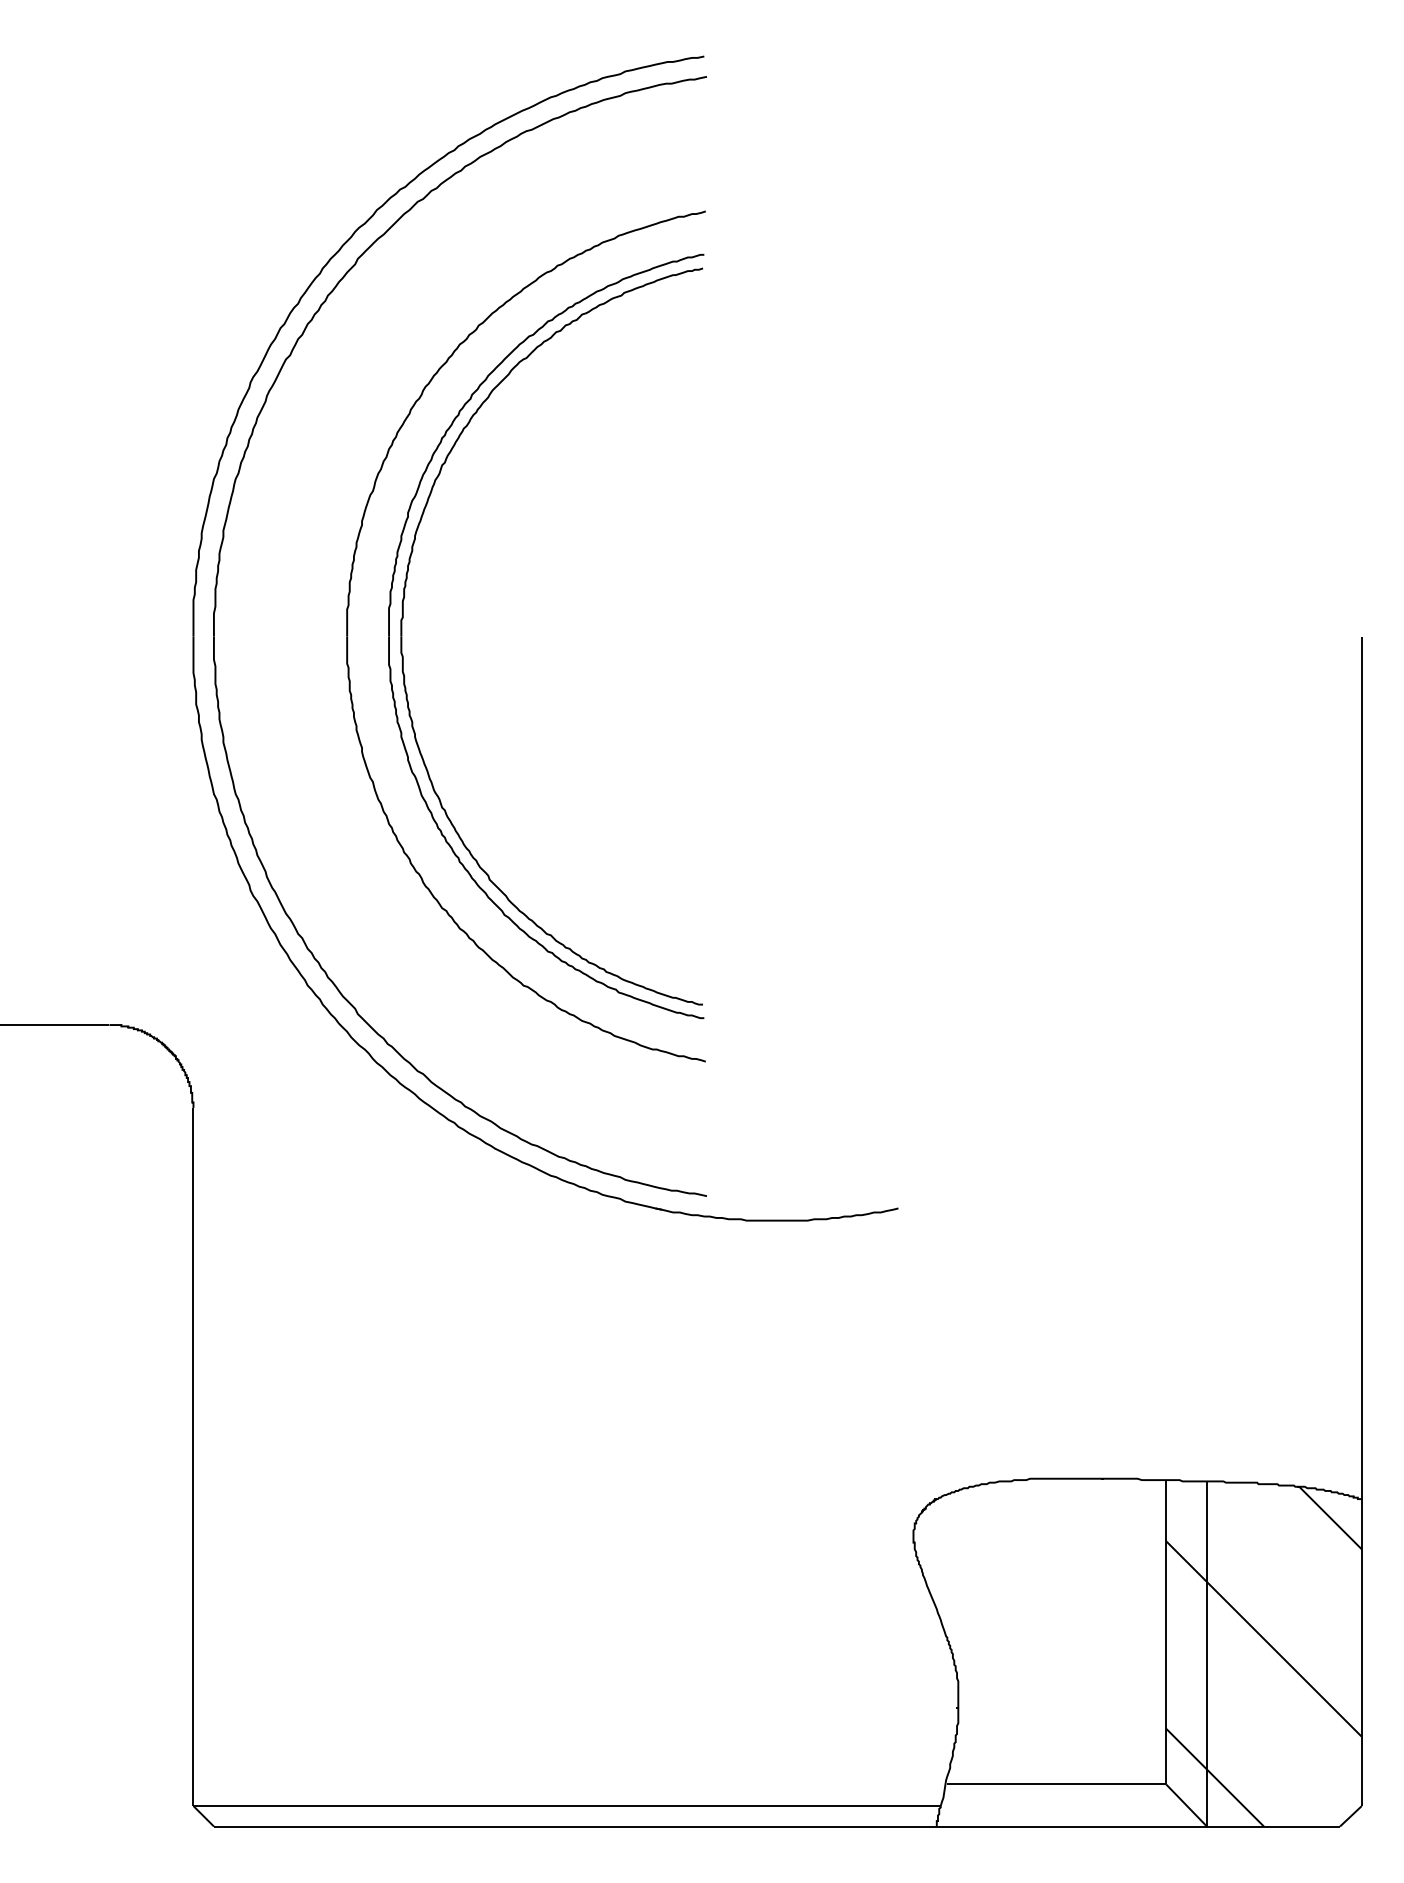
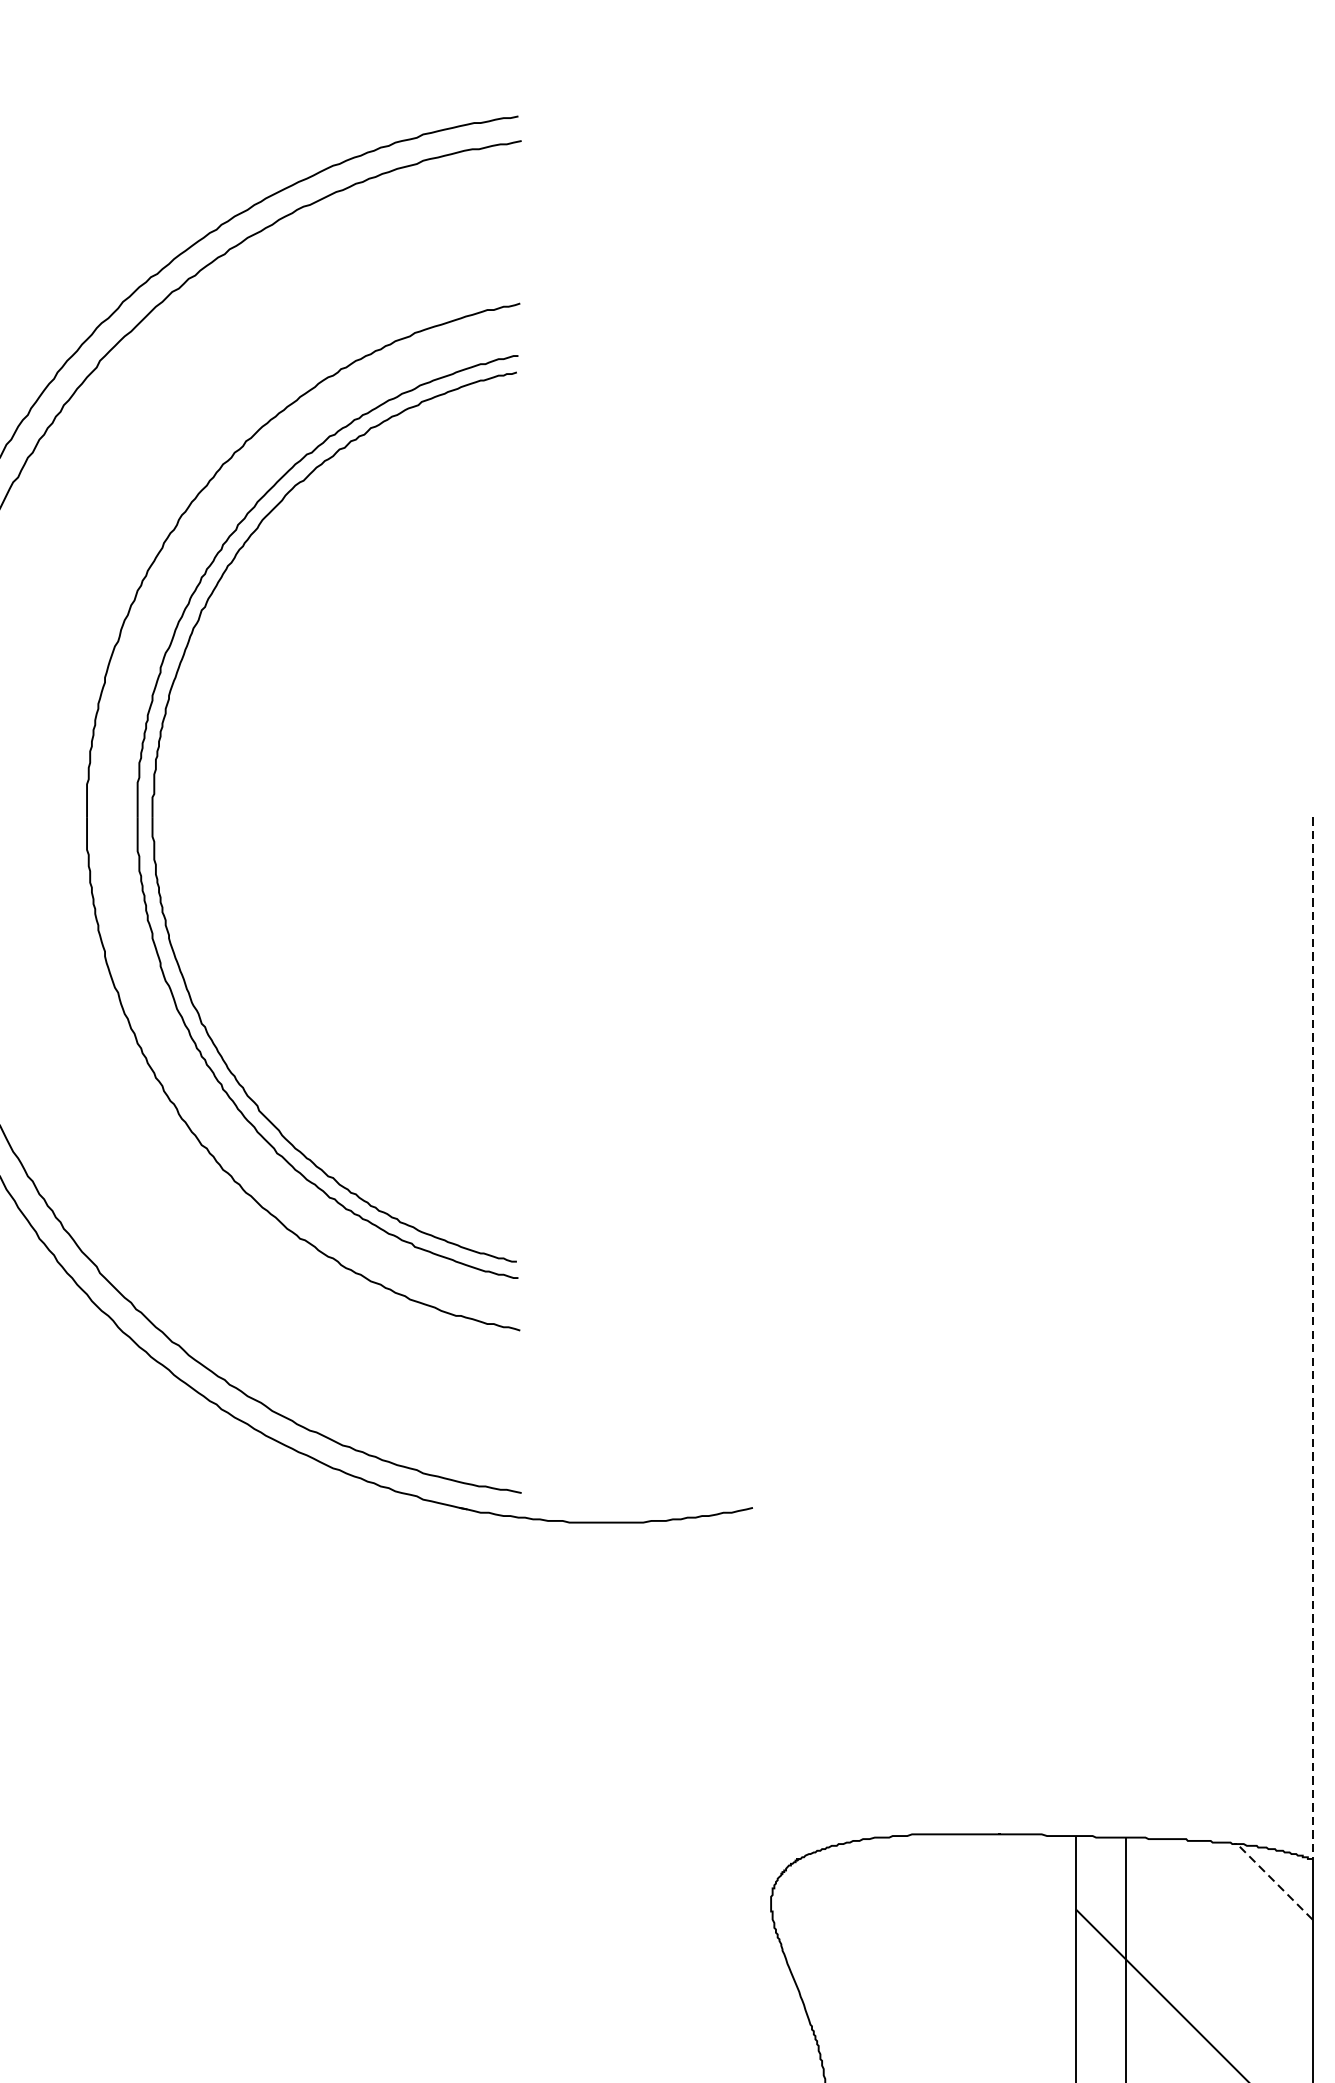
line: (1361, 1068) -> (1312, 1338), solid -> dashed
line: (1330, 1517) -> (1274, 1881), solid -> dashed

